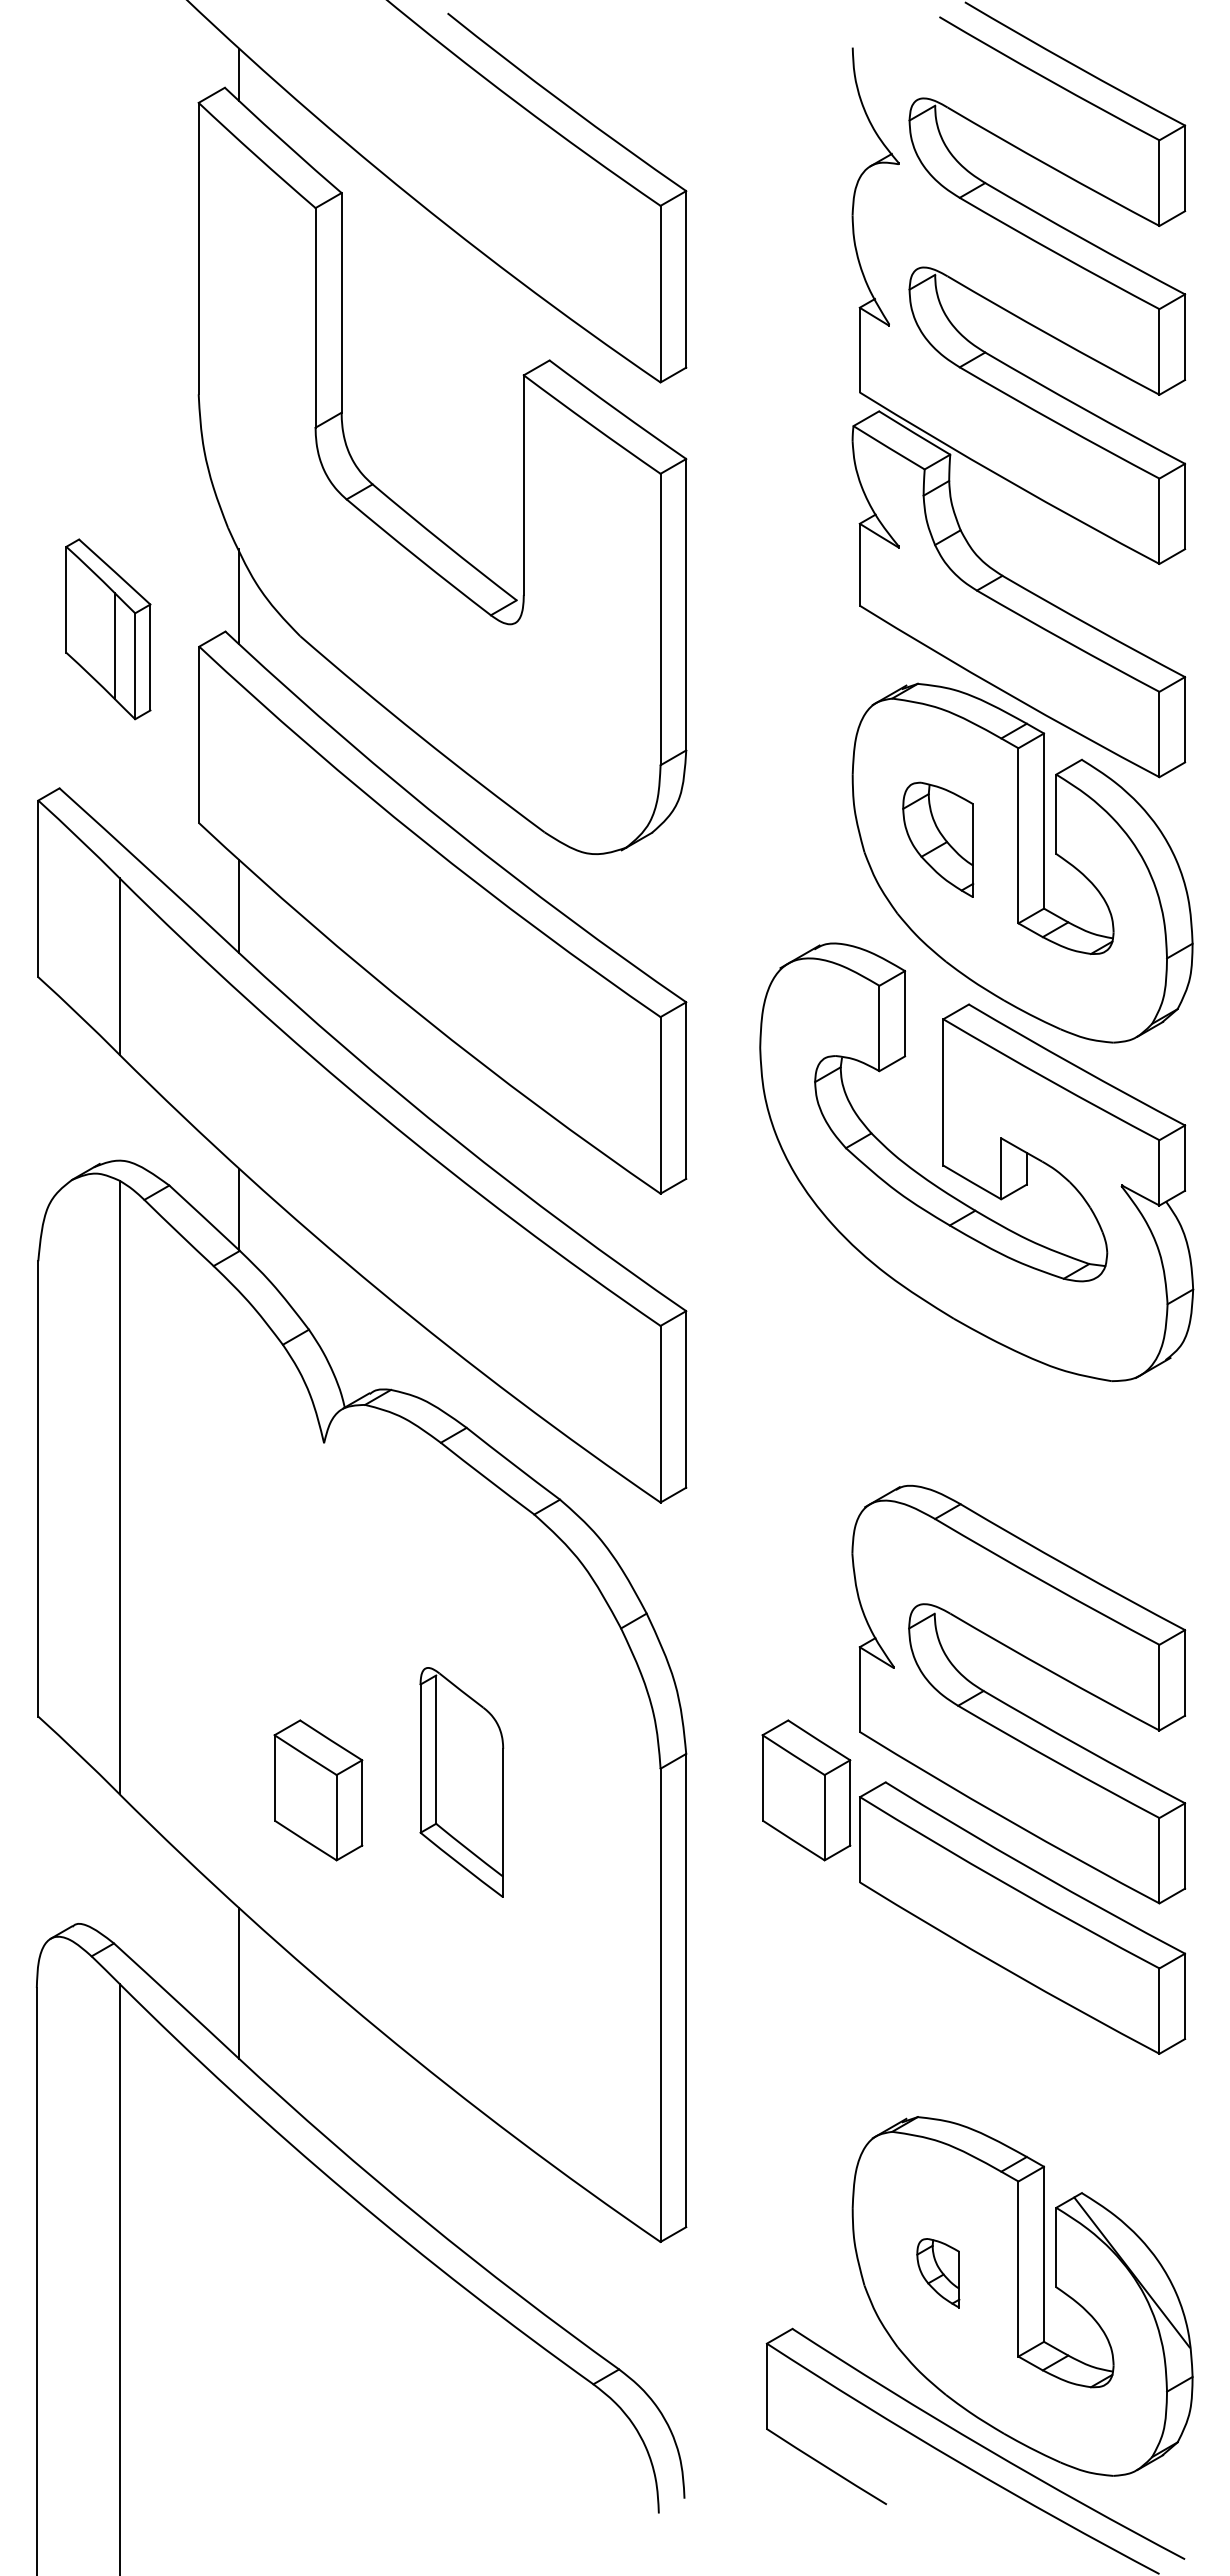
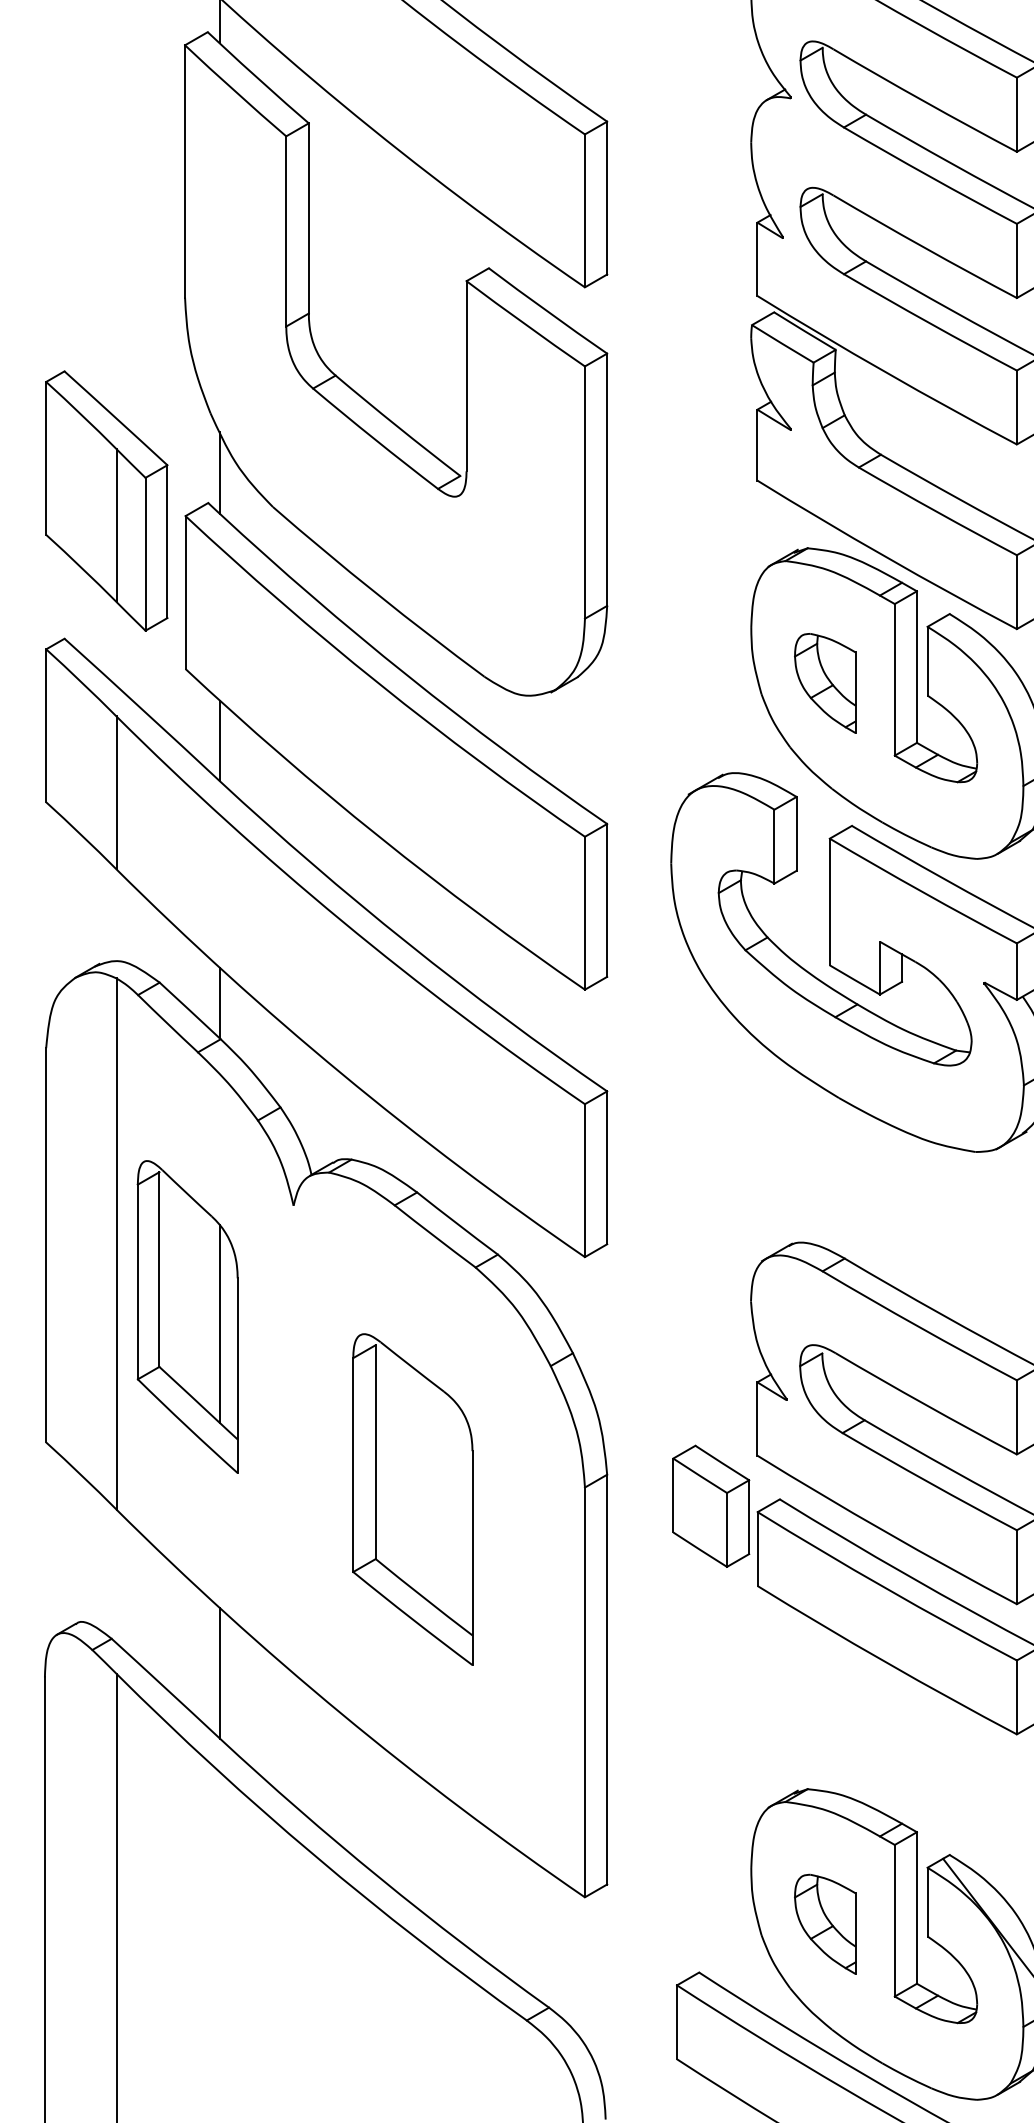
part: (108, 629) -> (106, 501), size x1.67
part: (201, 1571) -> (187, 1316), added
part: (461, 1782) -> (412, 1499), size x1.67
part: (318, 1790) -> (288, 1506), removed
part: (938, 2273) -> (825, 1924), size x1.67

